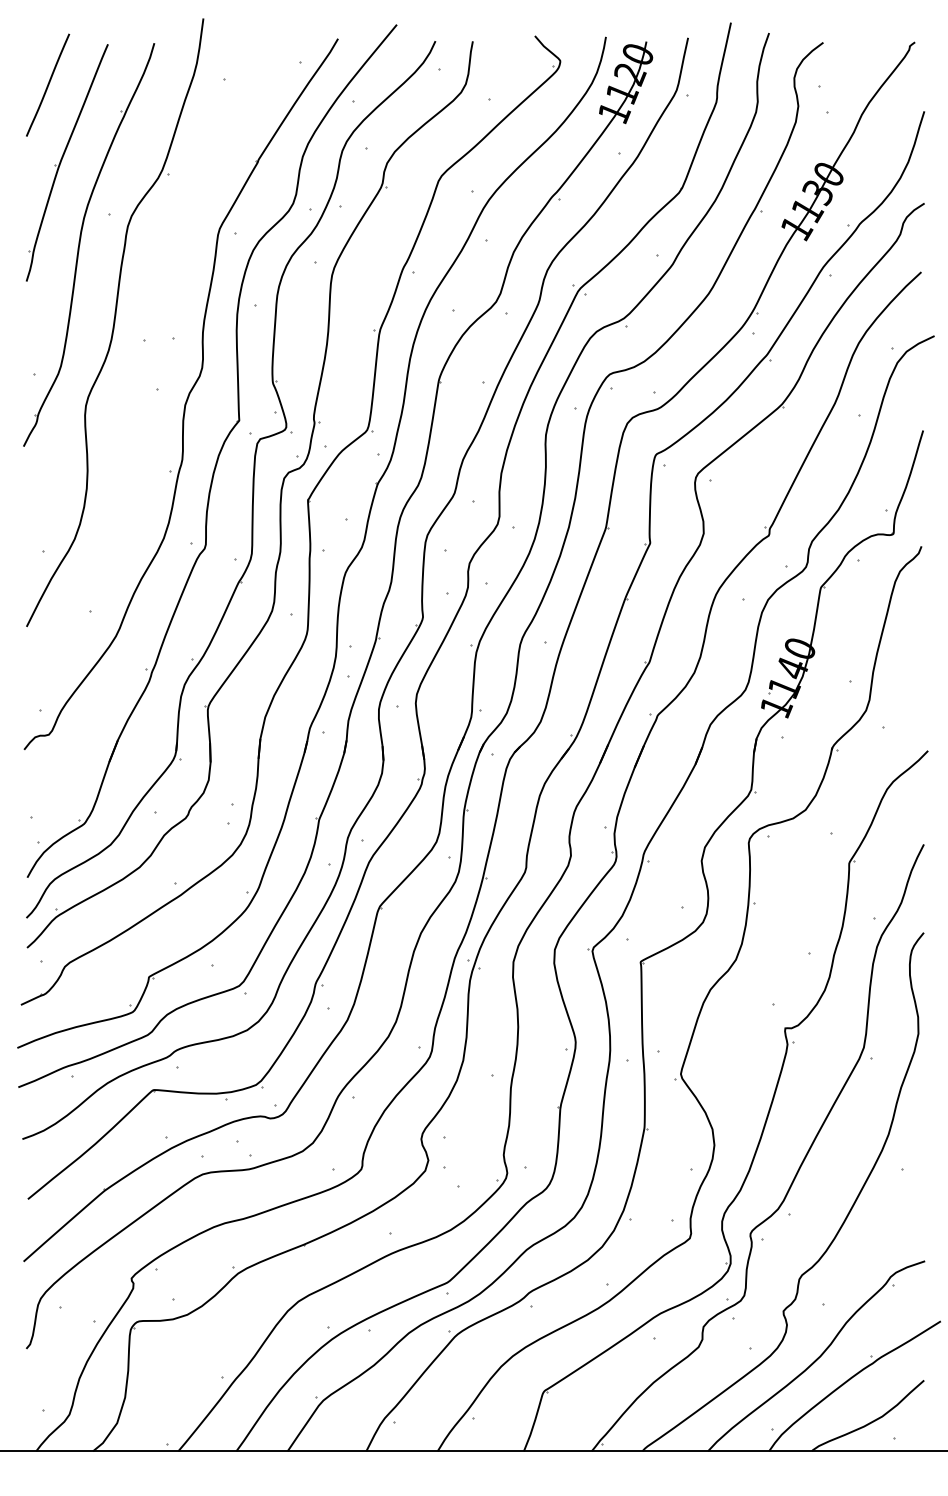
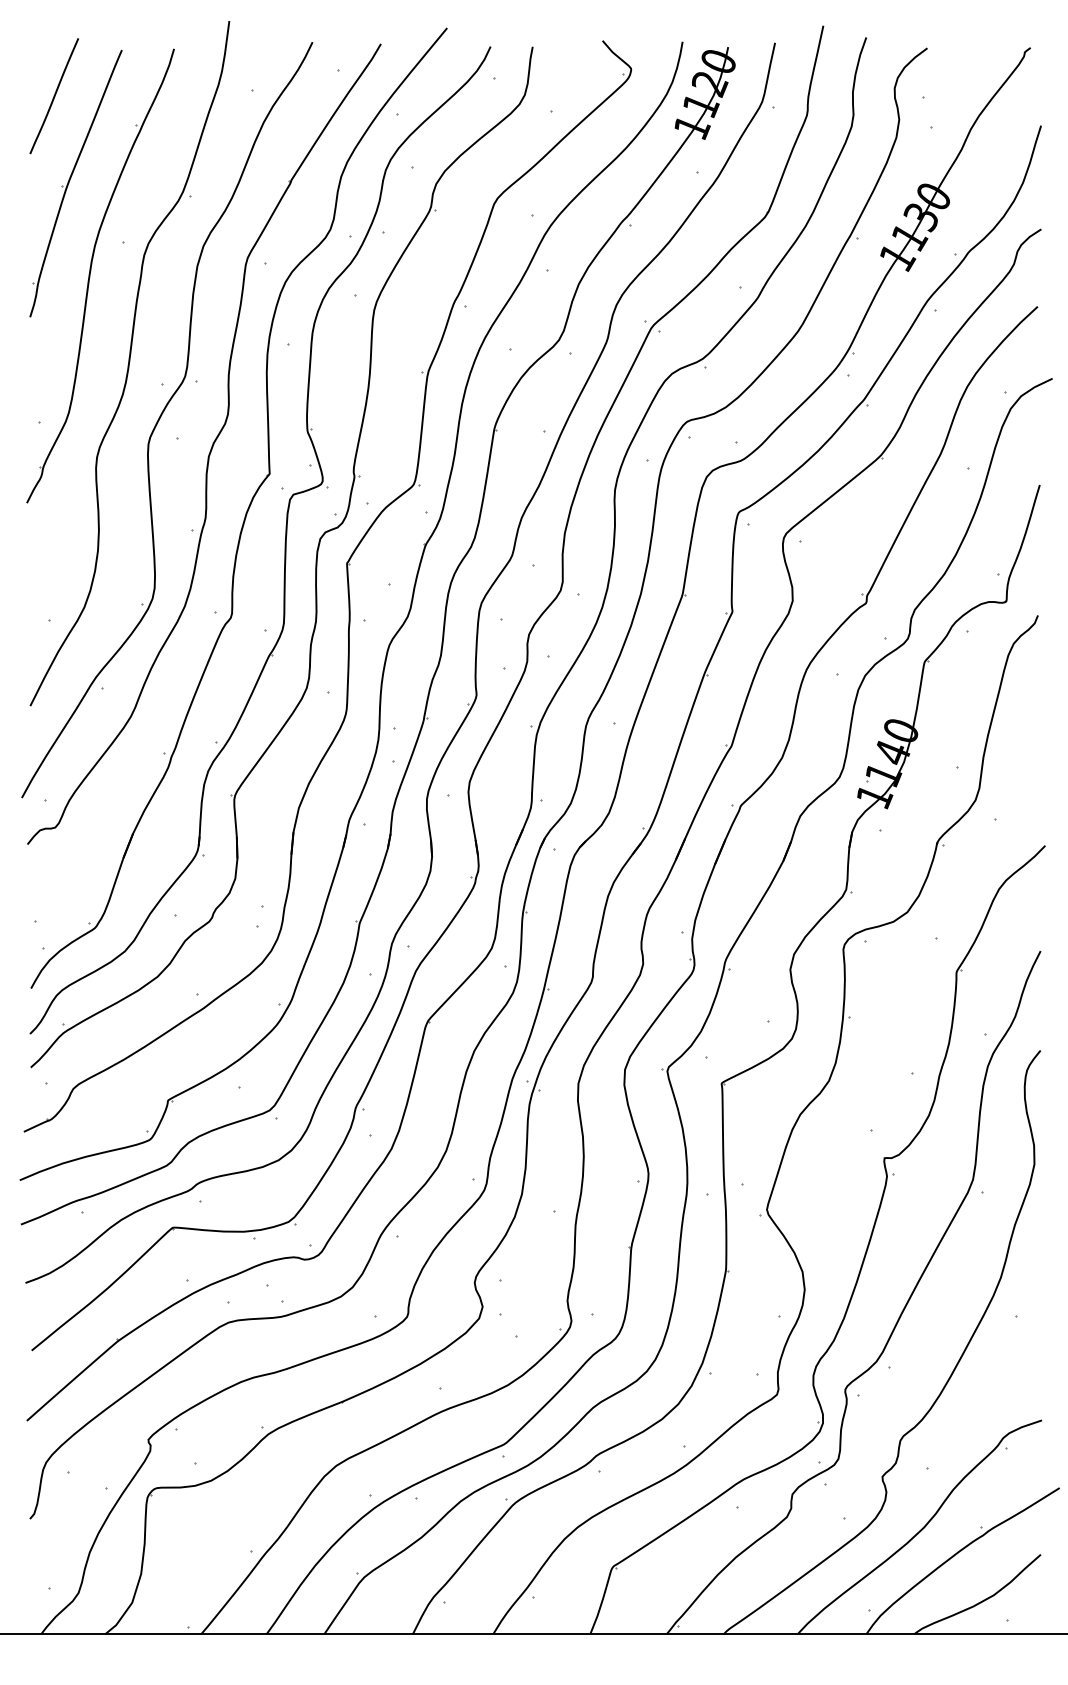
part: (144, 368) -> (162, 415), added

